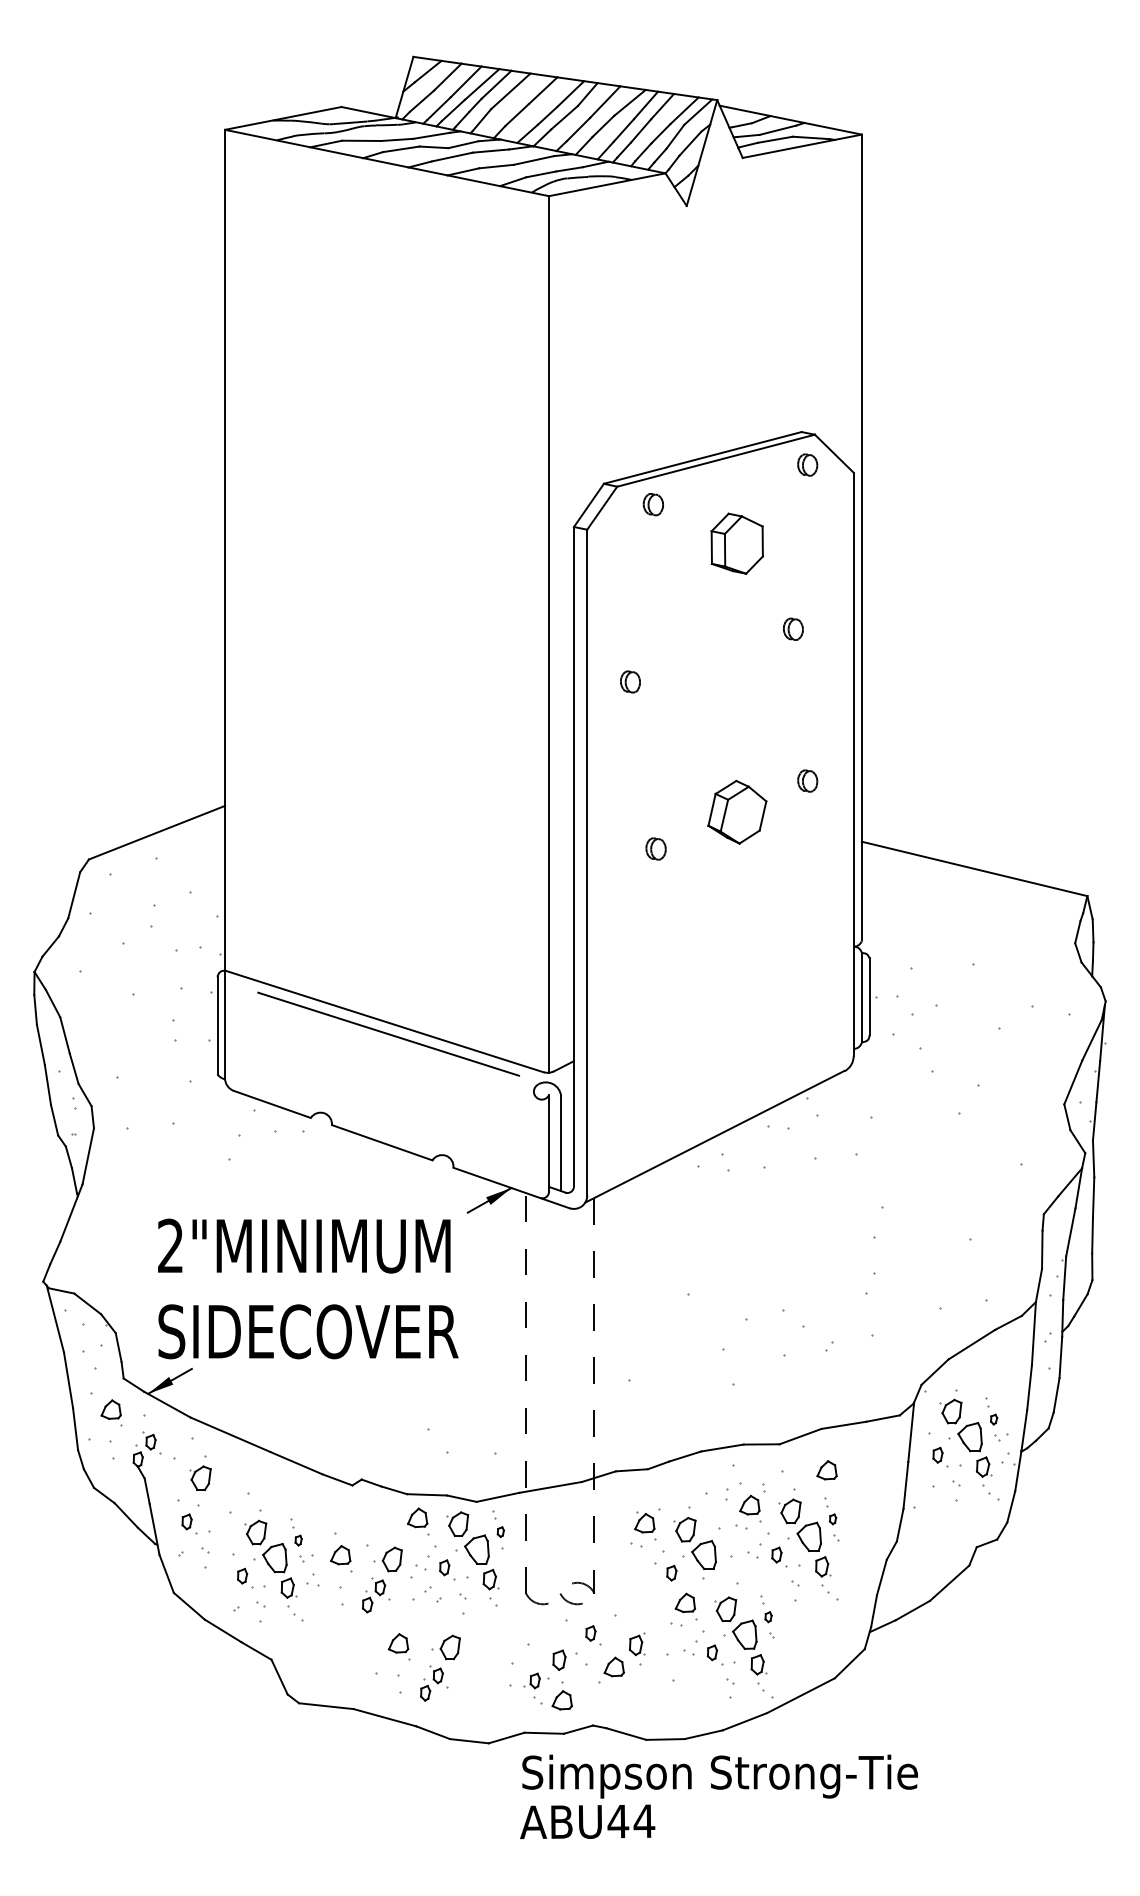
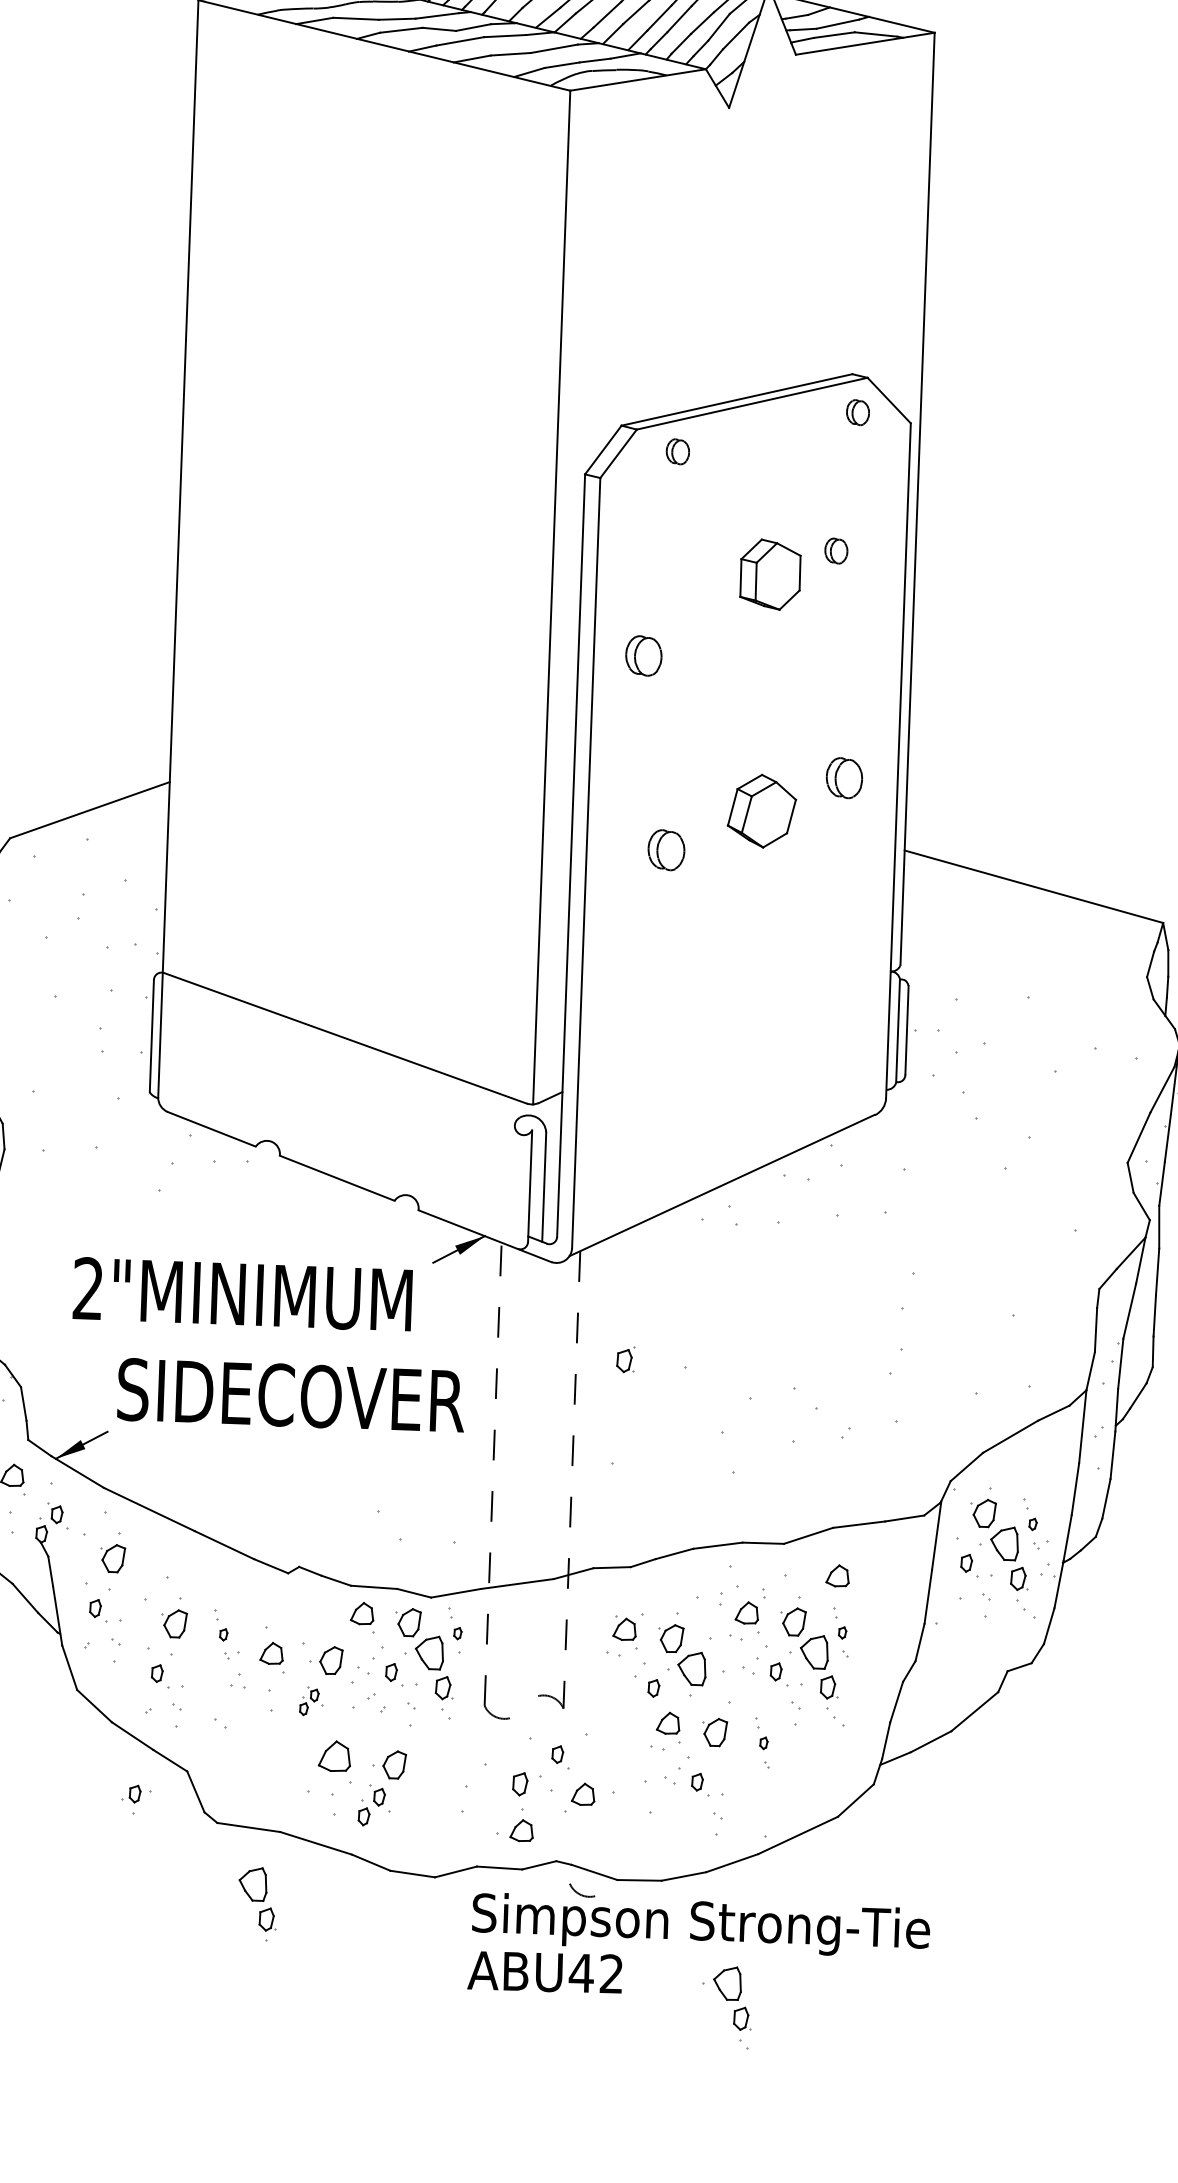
part: (736, 543) -> (769, 574), moved
part: (793, 628) -> (836, 550), moved
part: (630, 681) -> (643, 655), size x1.6
part: (807, 780) -> (844, 777), size x1.6
part: (655, 848) -> (665, 849), size x1.6
line: (388, 1033) -> (349, 1052), removed
text: (308, 1331) -> (291, 1395), moved
part: (279, 1575) -> (257, 1904), moved
part: (376, 1595) -> (311, 1701), size x0.7
arc: (569, 1601) -> (580, 1893), moved
part: (637, 1644) -> (626, 1359), moved
part: (398, 1646) -> (334, 1761), size x1.4
part: (745, 1655) -> (727, 2007), moved
part: (536, 1685) -> (136, 1799), moved
text: (644, 1820) -> (611, 1973), ABU44 -> ABU42

